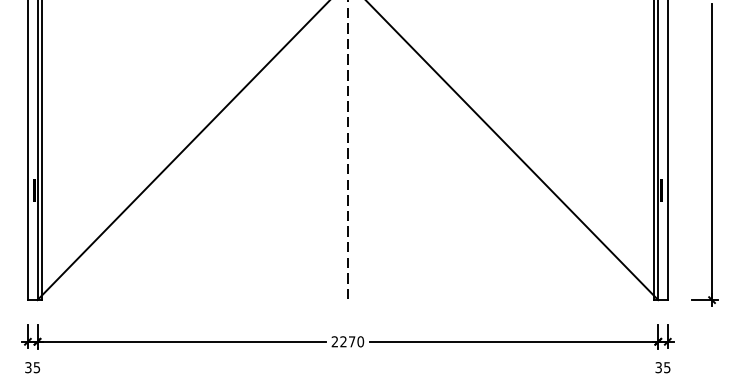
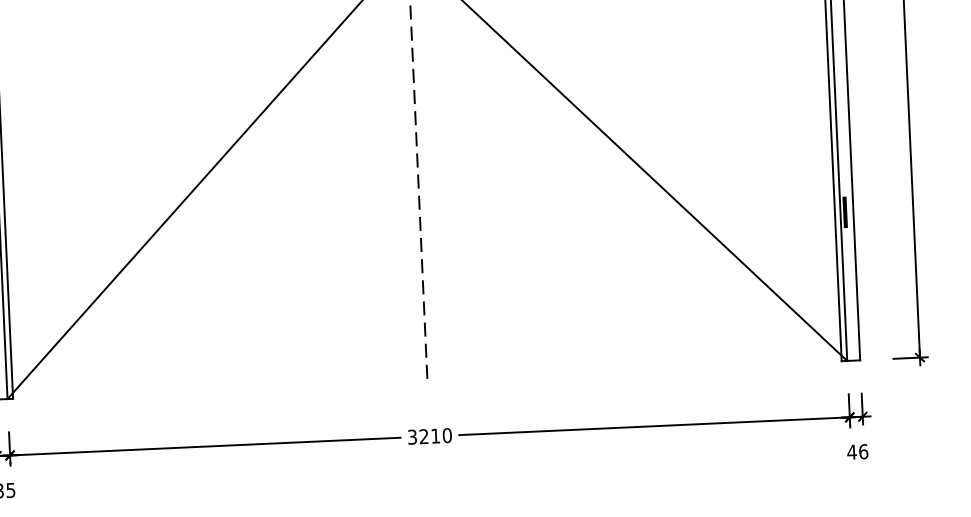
text: (343, 341) -> (423, 436), 2270 -> 3210
text: (662, 367) -> (857, 451), 35 -> 46

